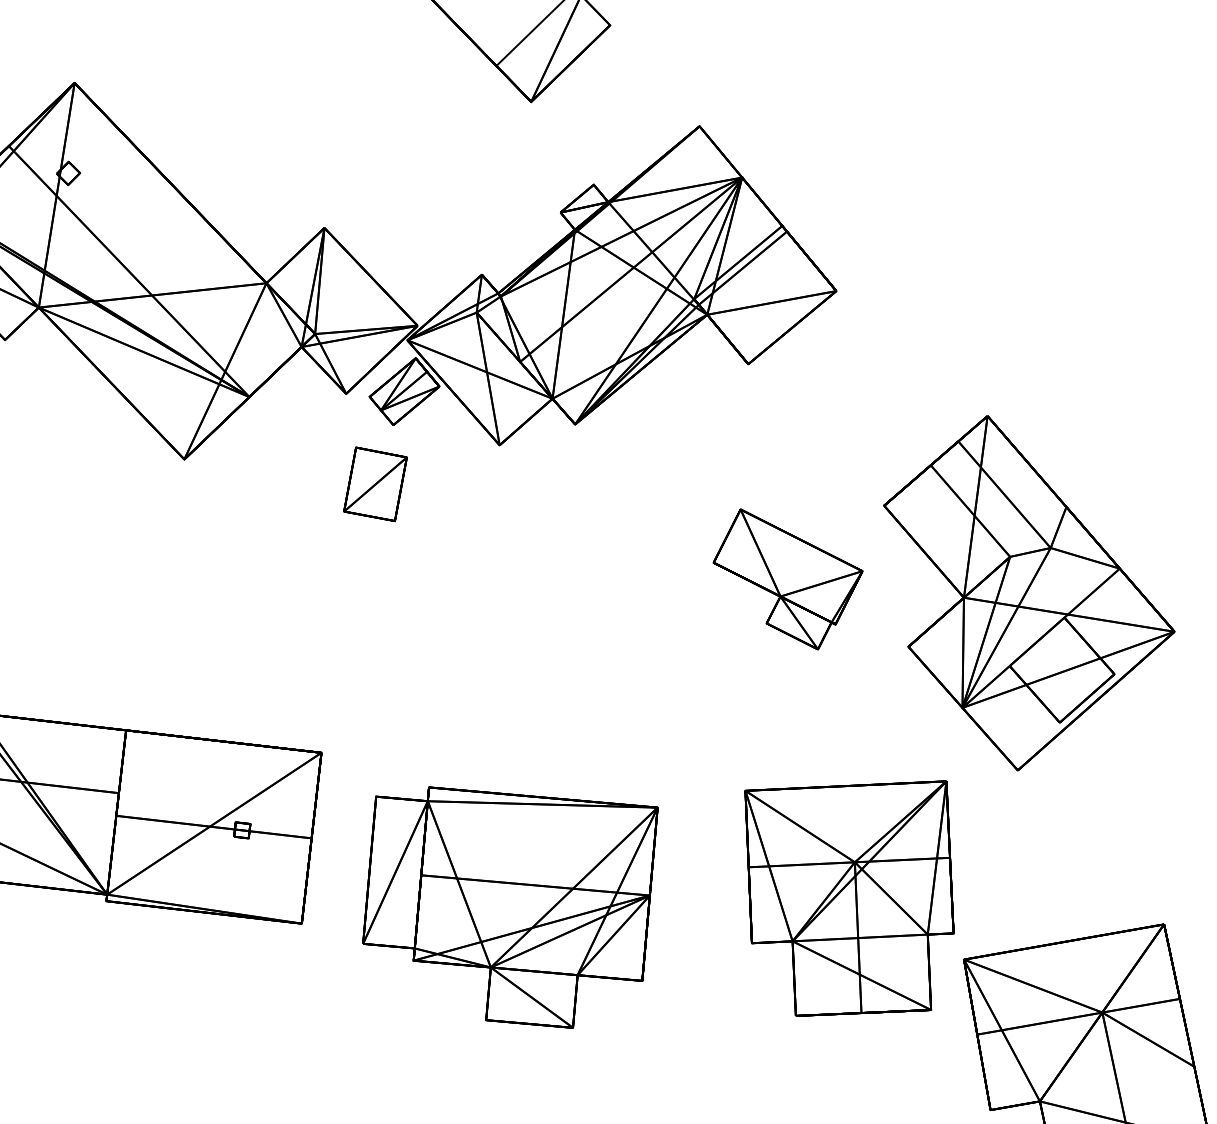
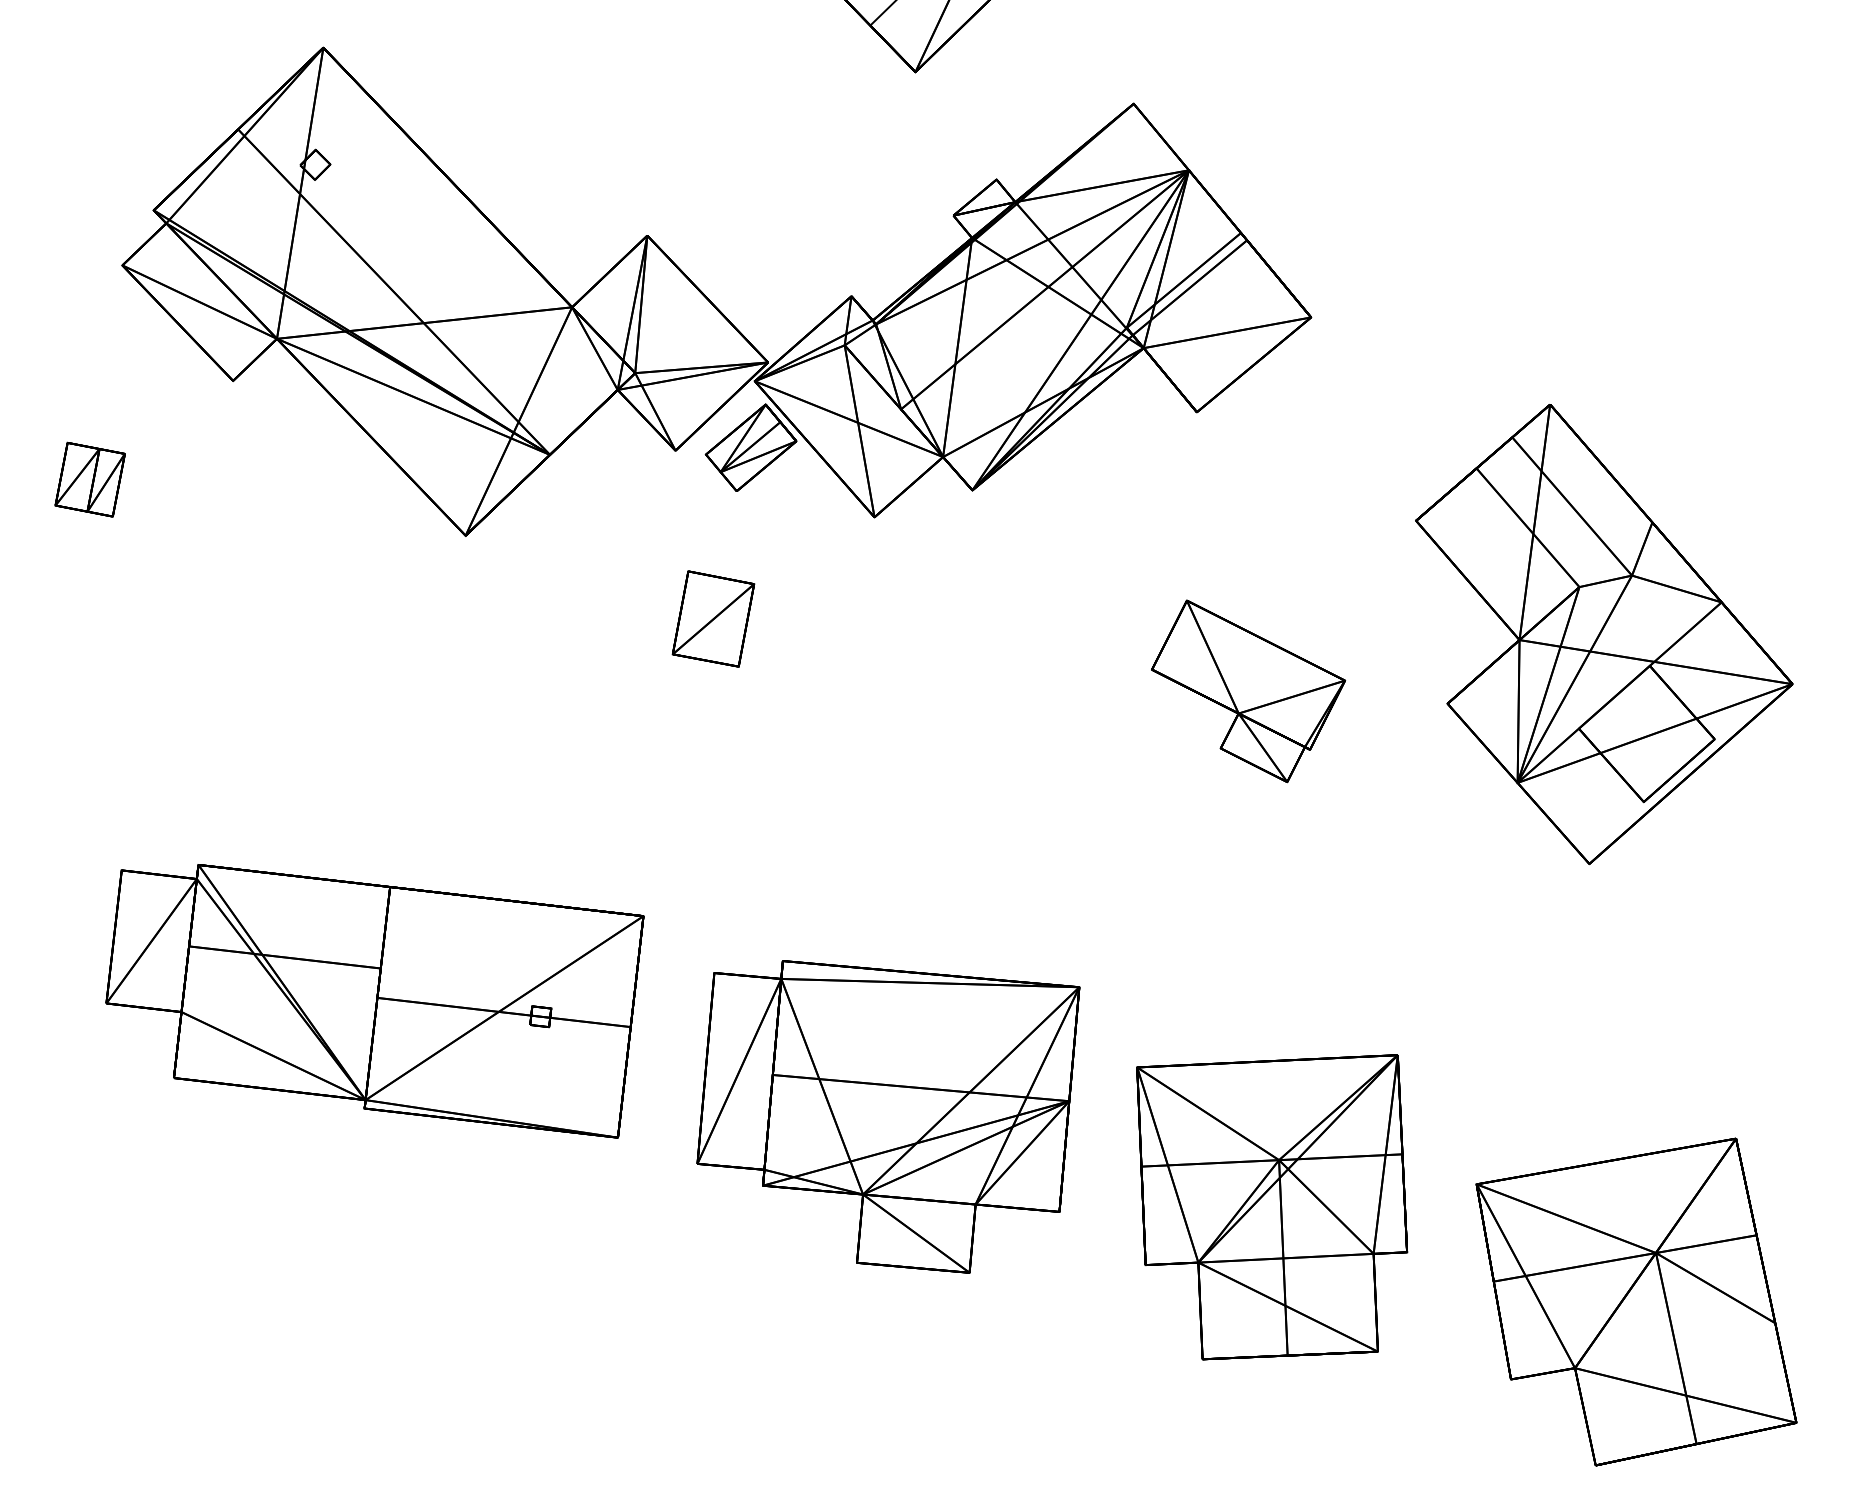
part: (375, 483) -> (713, 618), moved
part: (1029, 593) -> (1604, 634), moved
part: (849, 898) -> (1272, 1207), moved

